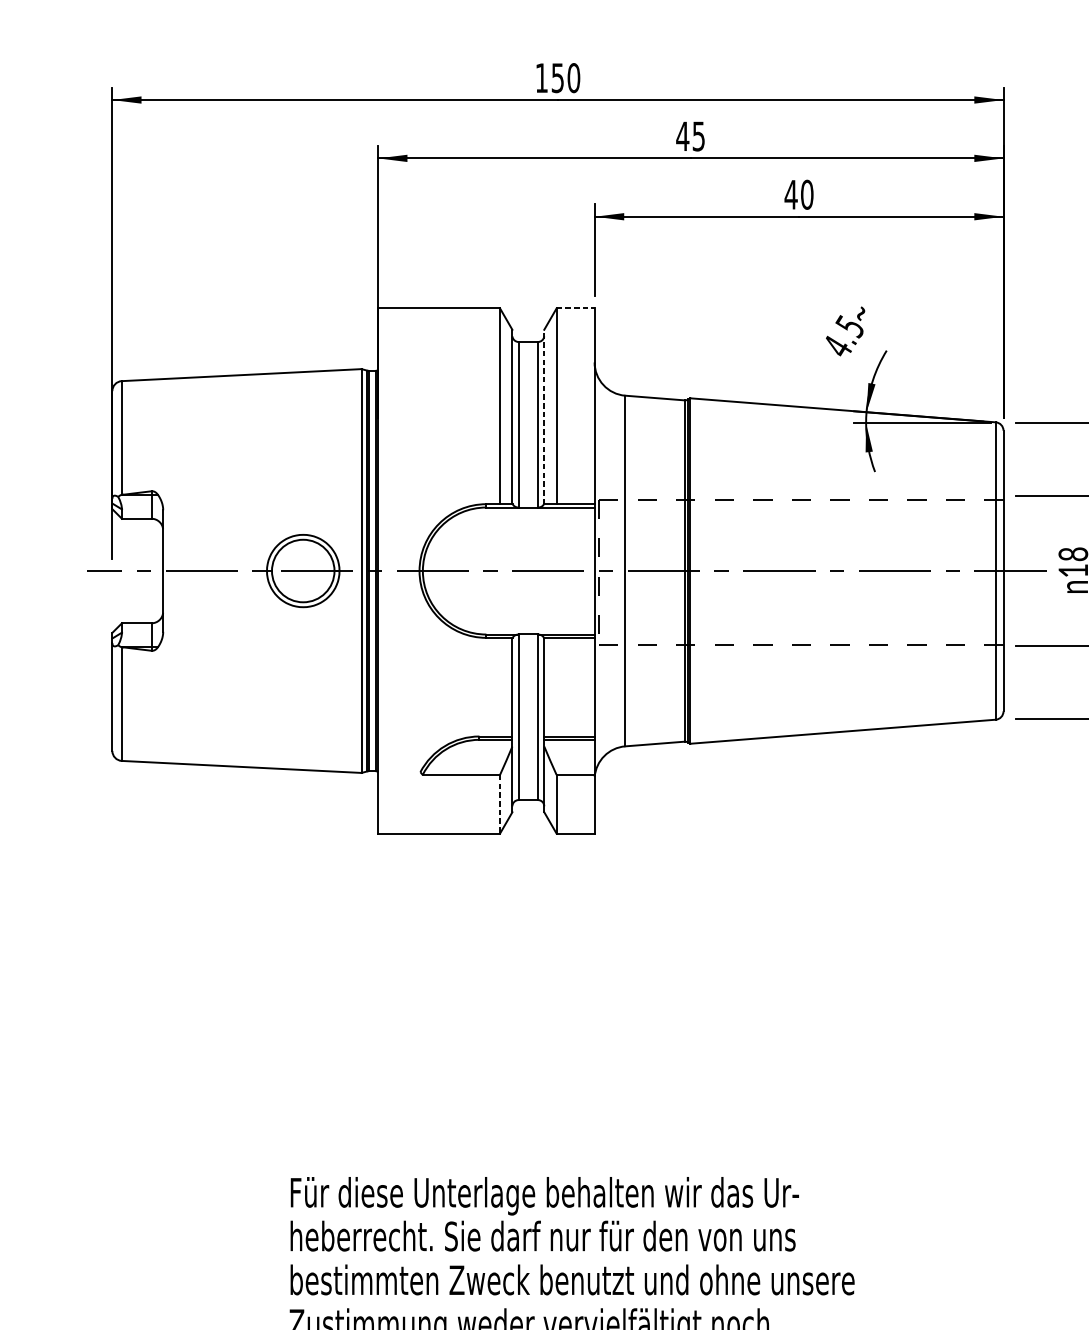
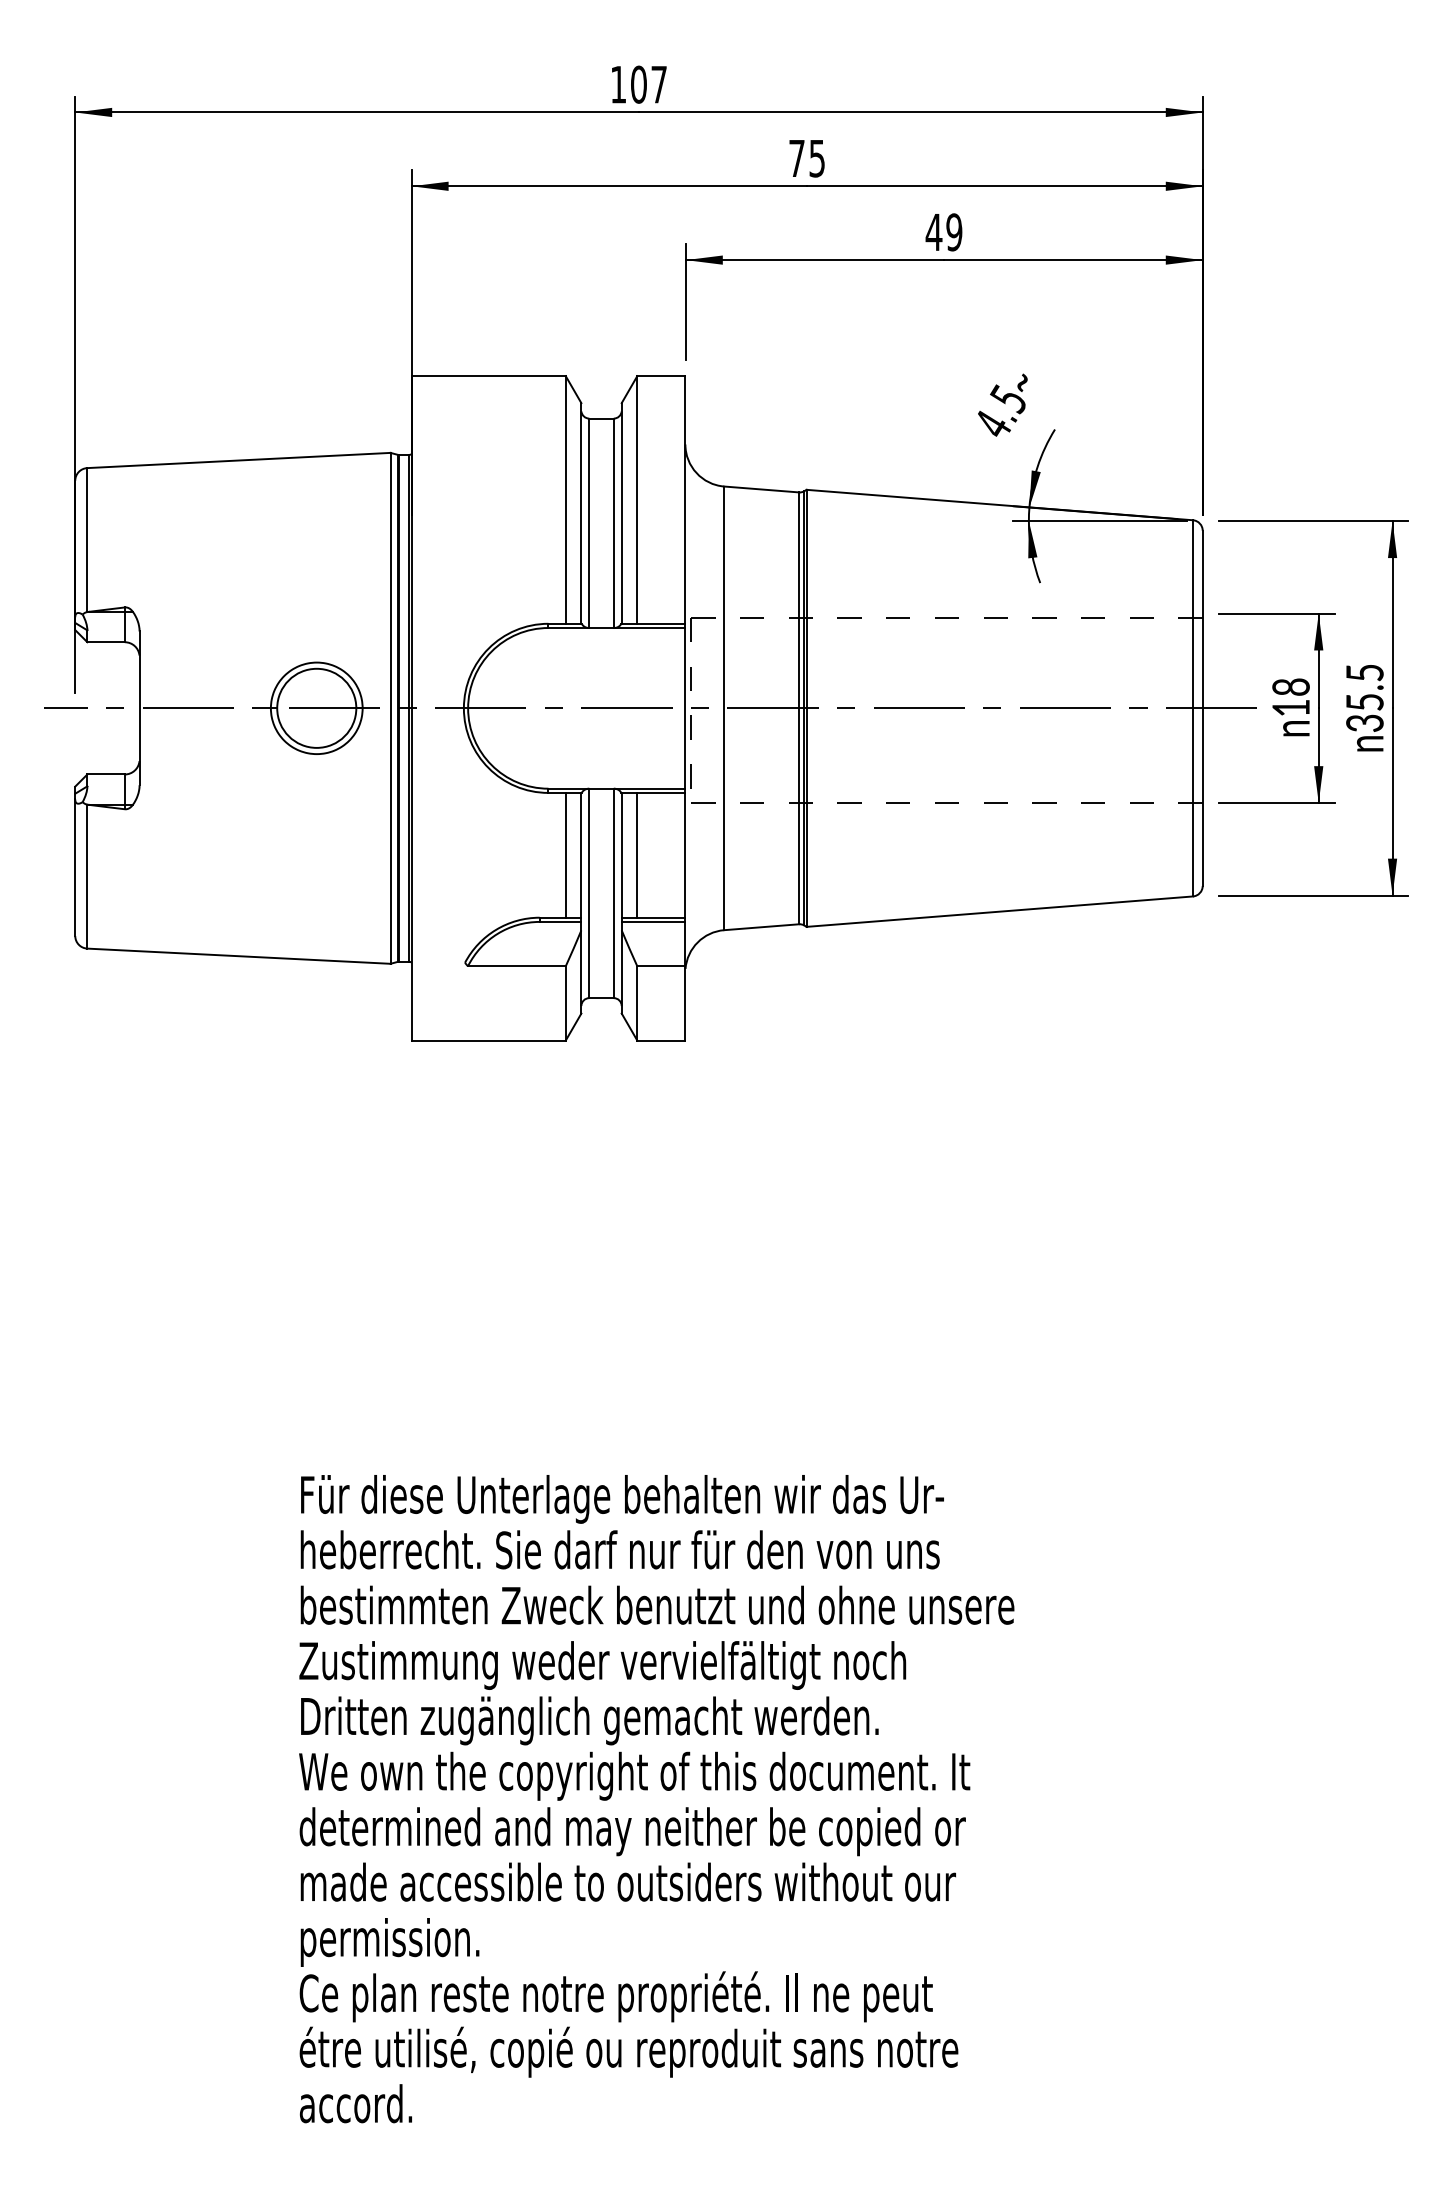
text: (566, 77) -> (649, 84), 150 -> 107
text: (682, 136) -> (796, 158), 45 -> 75
text: (807, 194) -> (954, 232), 40 -> 49
line: (575, 308) -> (661, 376), dashed -> solid
line: (544, 416) -> (621, 512), dashed -> solid
line: (499, 686) -> (565, 854), added
line: (556, 686) -> (637, 854), added
line: (499, 804) -> (565, 1003), dashed -> solid

